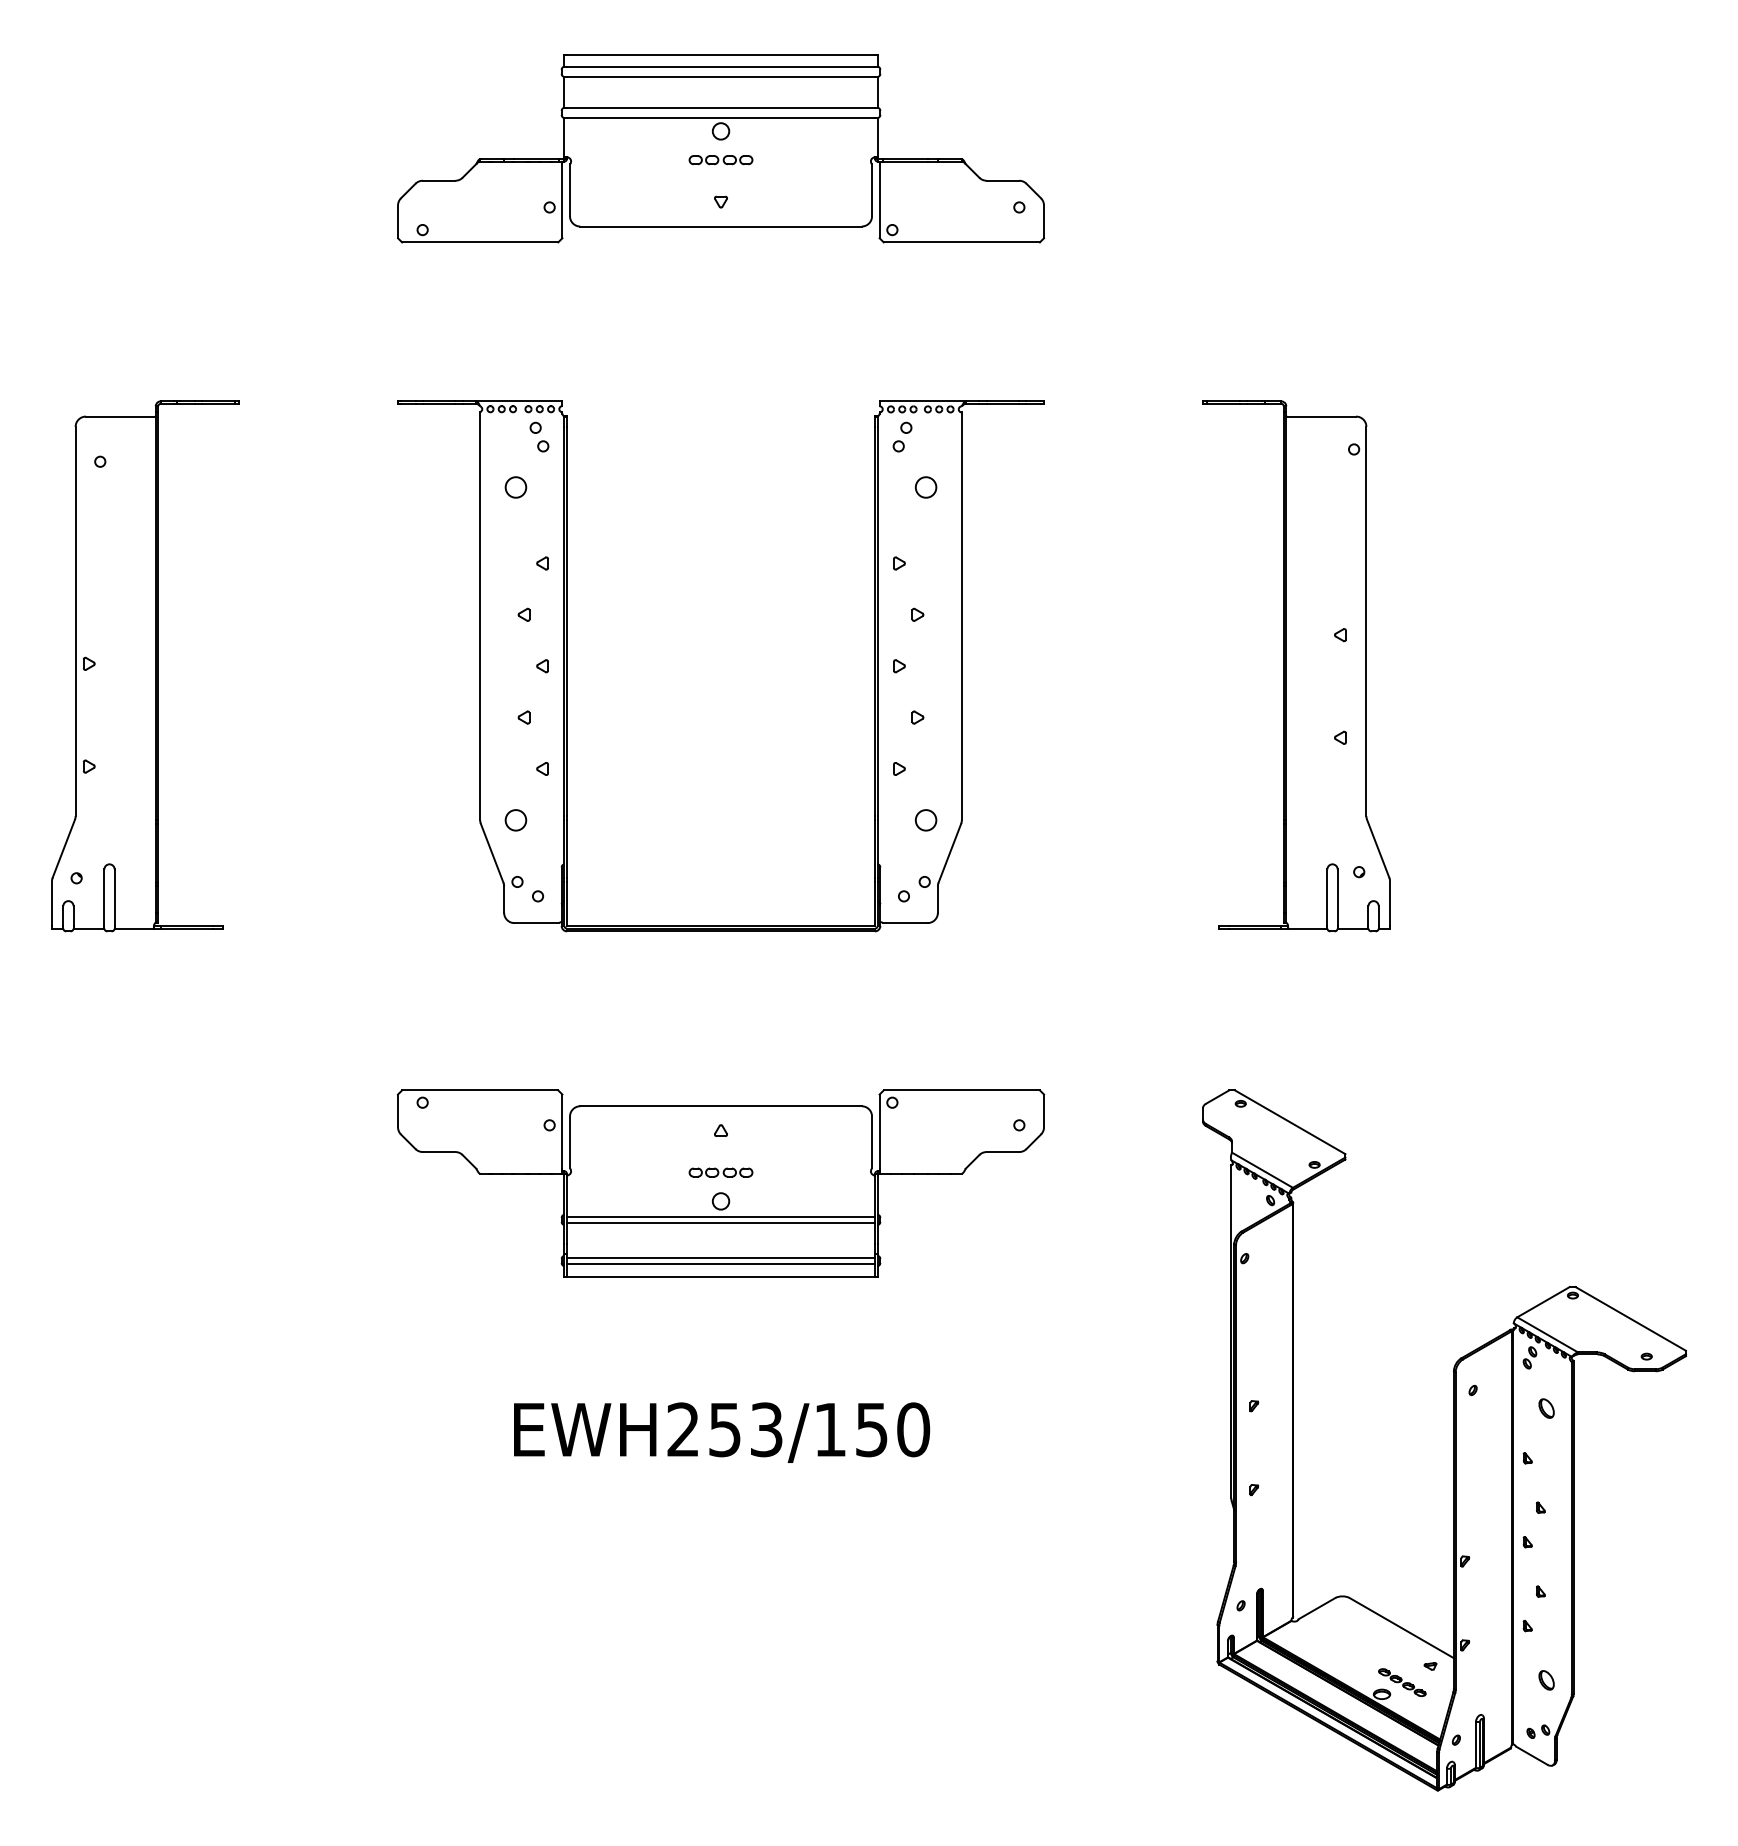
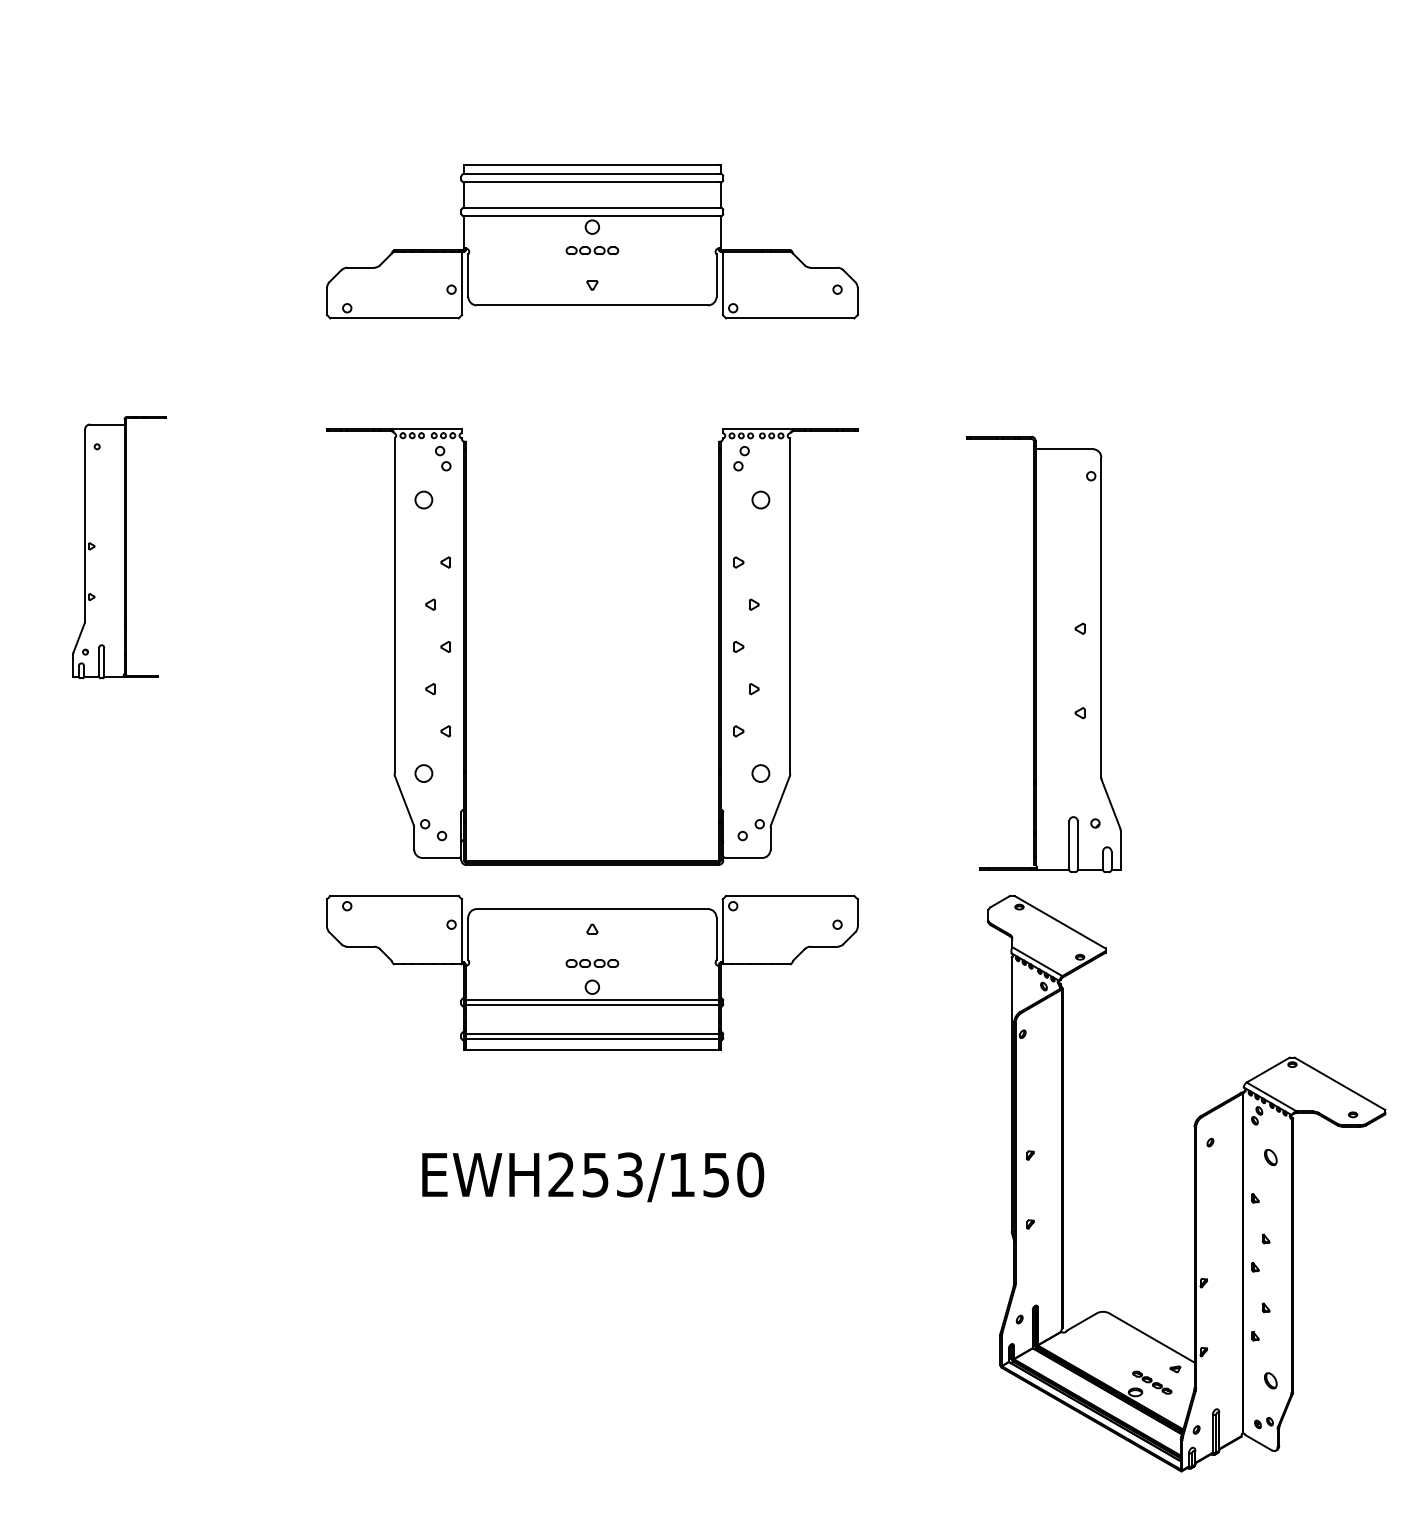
part: (721, 148) -> (592, 241), moved
part: (145, 666) -> (119, 547), size x0.6
part: (567, 666) -> (466, 647), moved
part: (1296, 666) -> (1043, 654), moved

